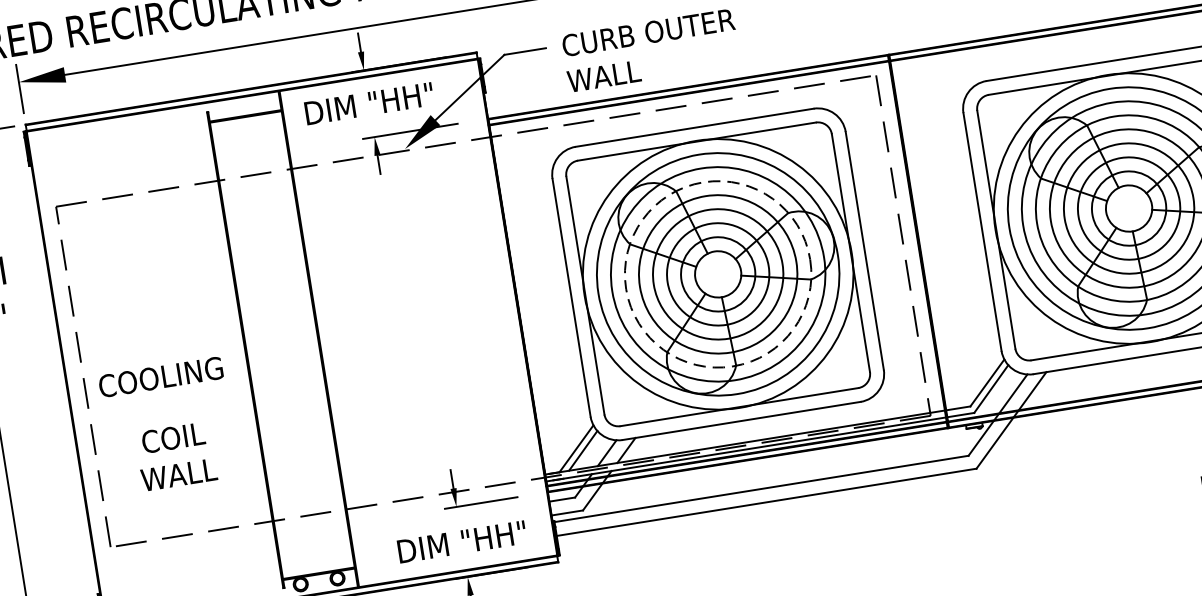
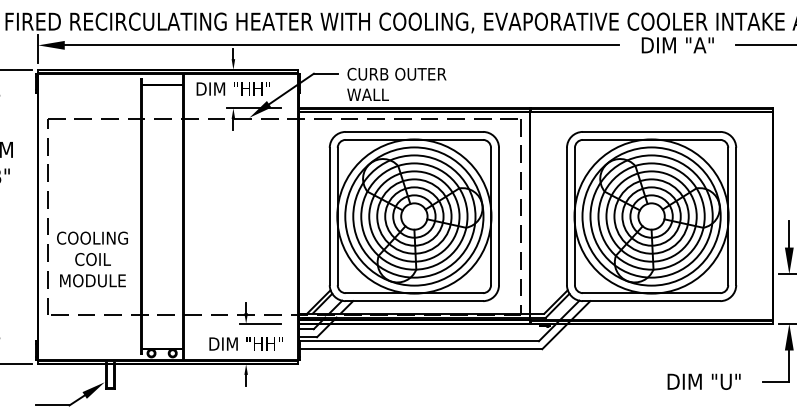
circle: (718, 274) -> (414, 216), dashed -> solid
text: (160, 376) -> (92, 237), moved
text: (178, 474) -> (92, 280), WALL -> MODULE

